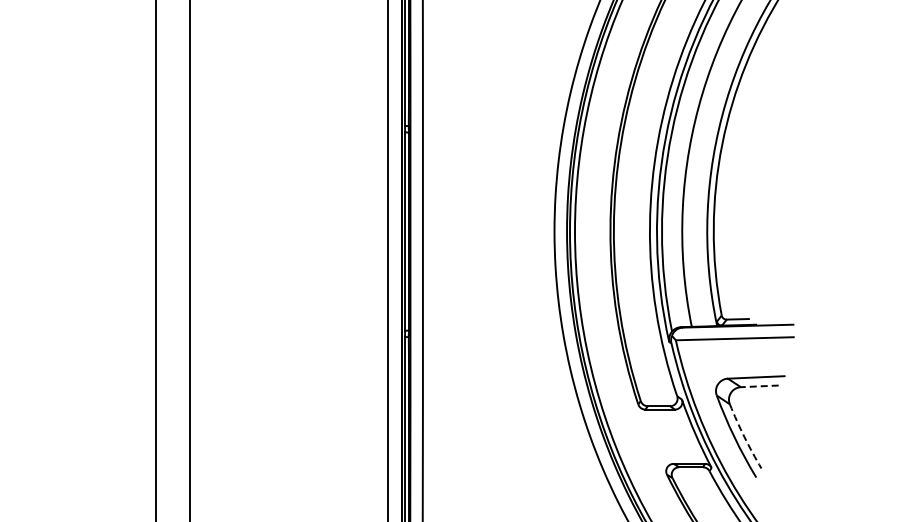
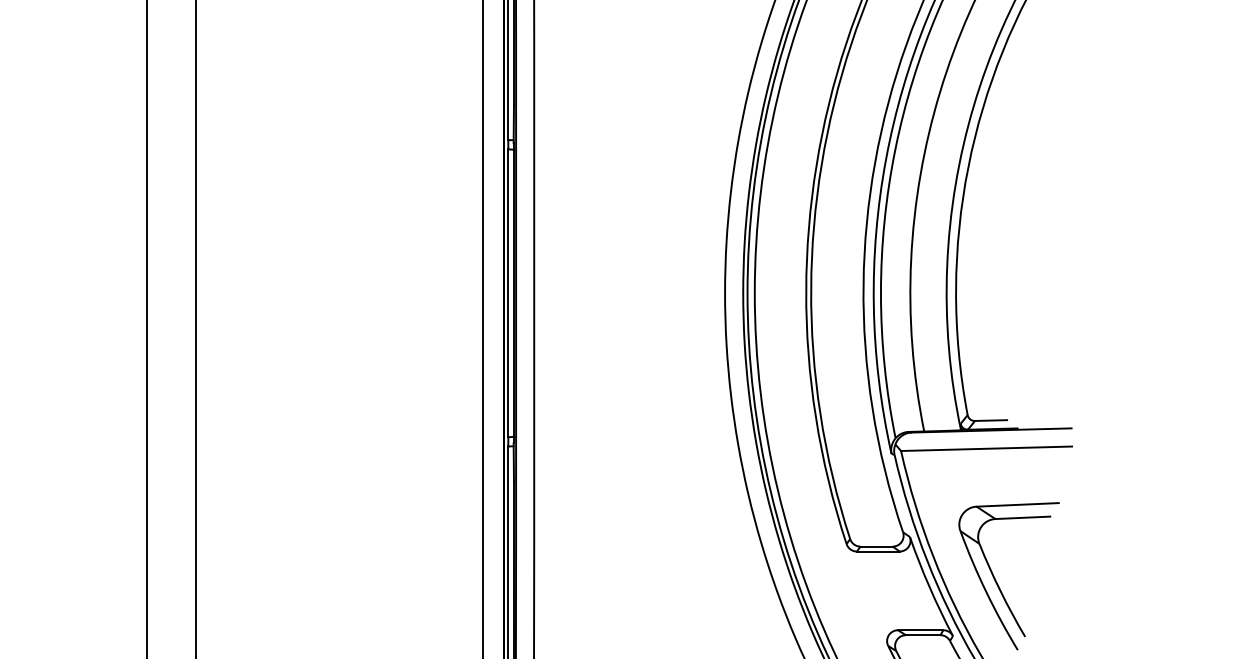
line: (759, 386) -> (1022, 518), dashed -> solid
arc: (744, 437) -> (1000, 592), dashed -> solid

